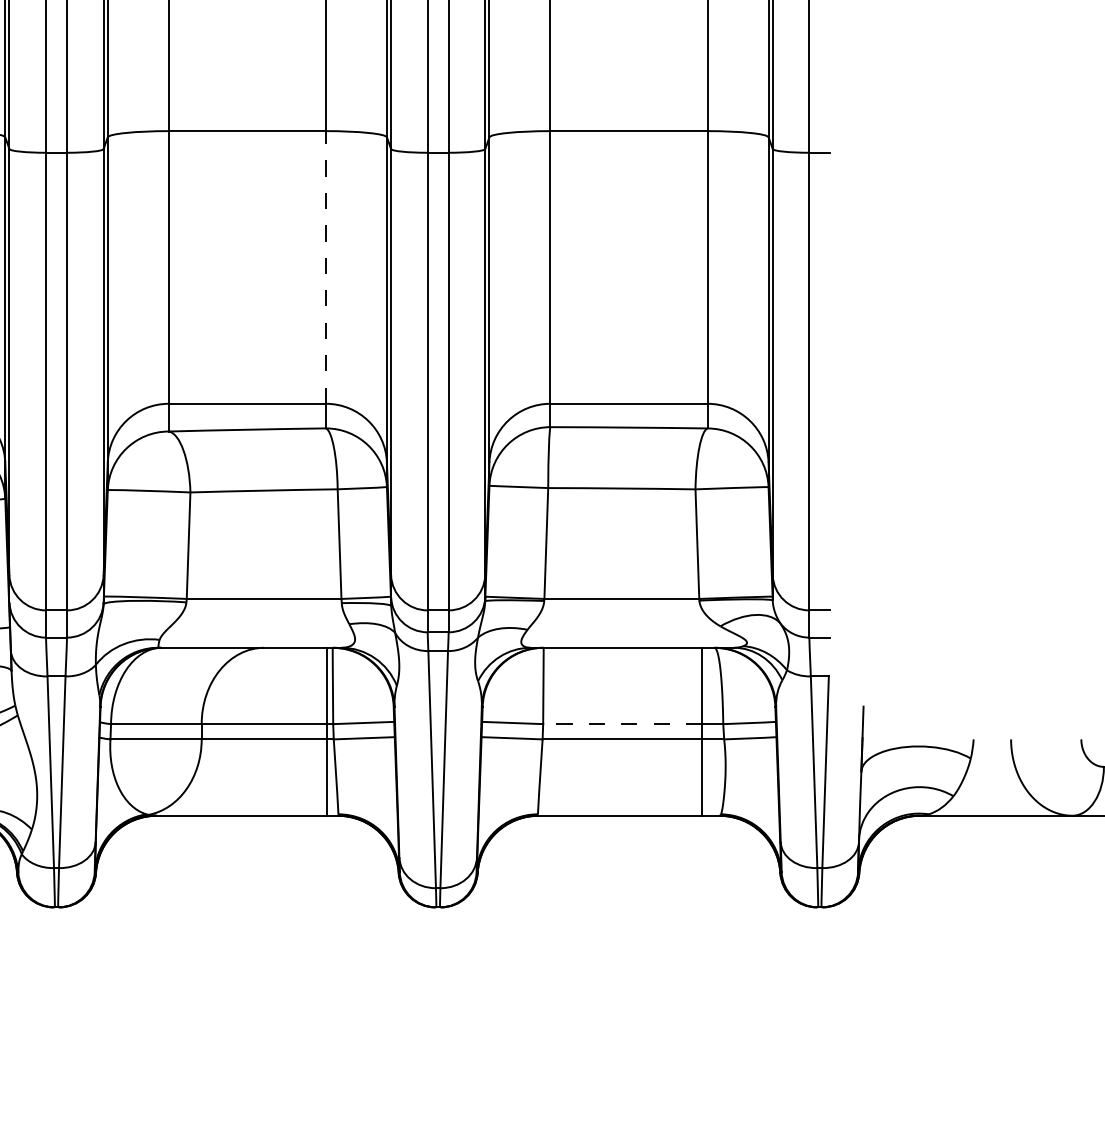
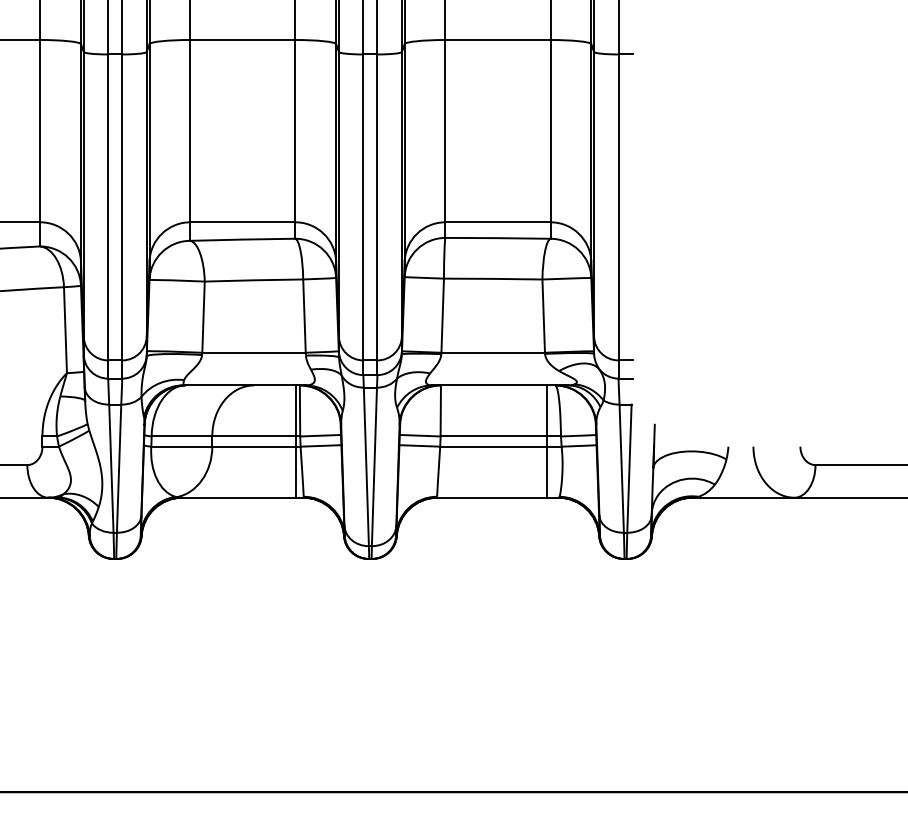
line: (326, 266) -> (295, 130), dashed -> solid
line: (622, 724) -> (493, 436), dashed -> solid

